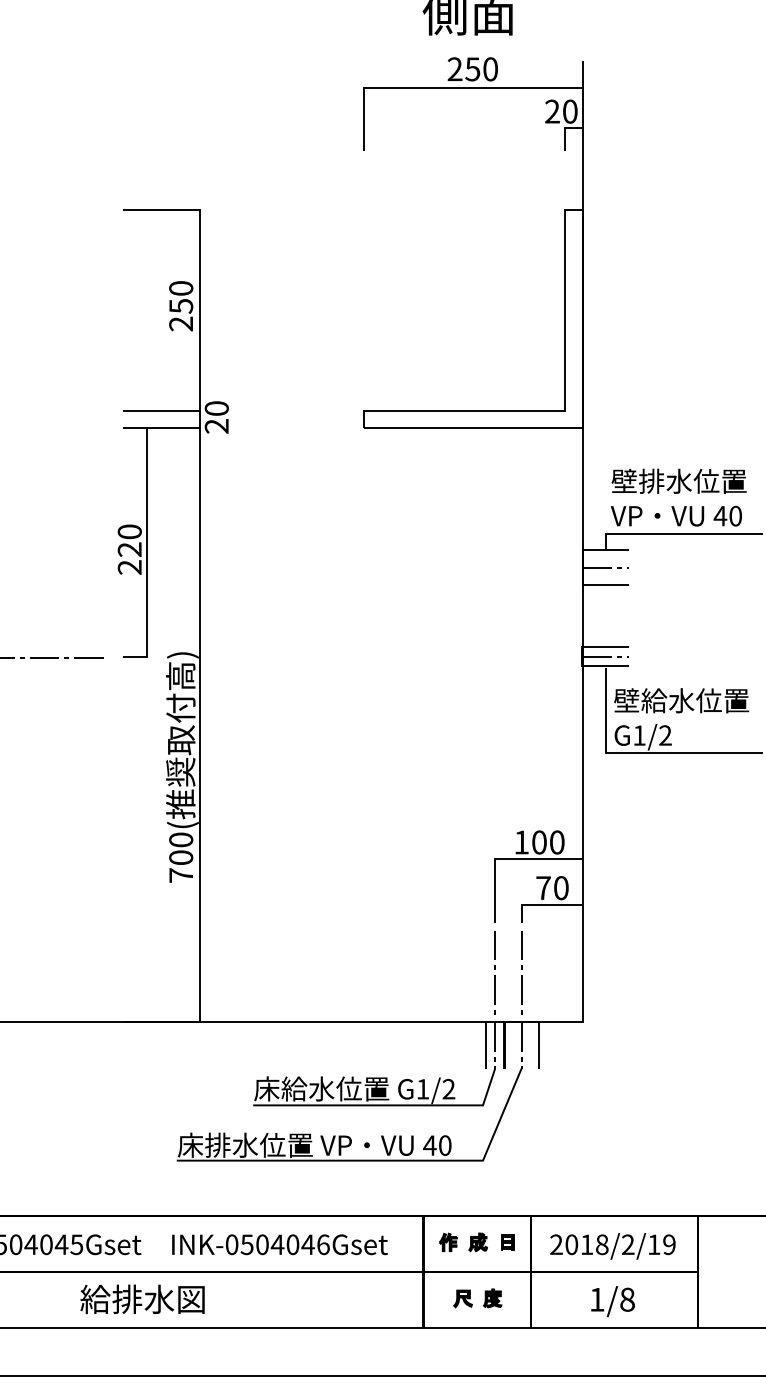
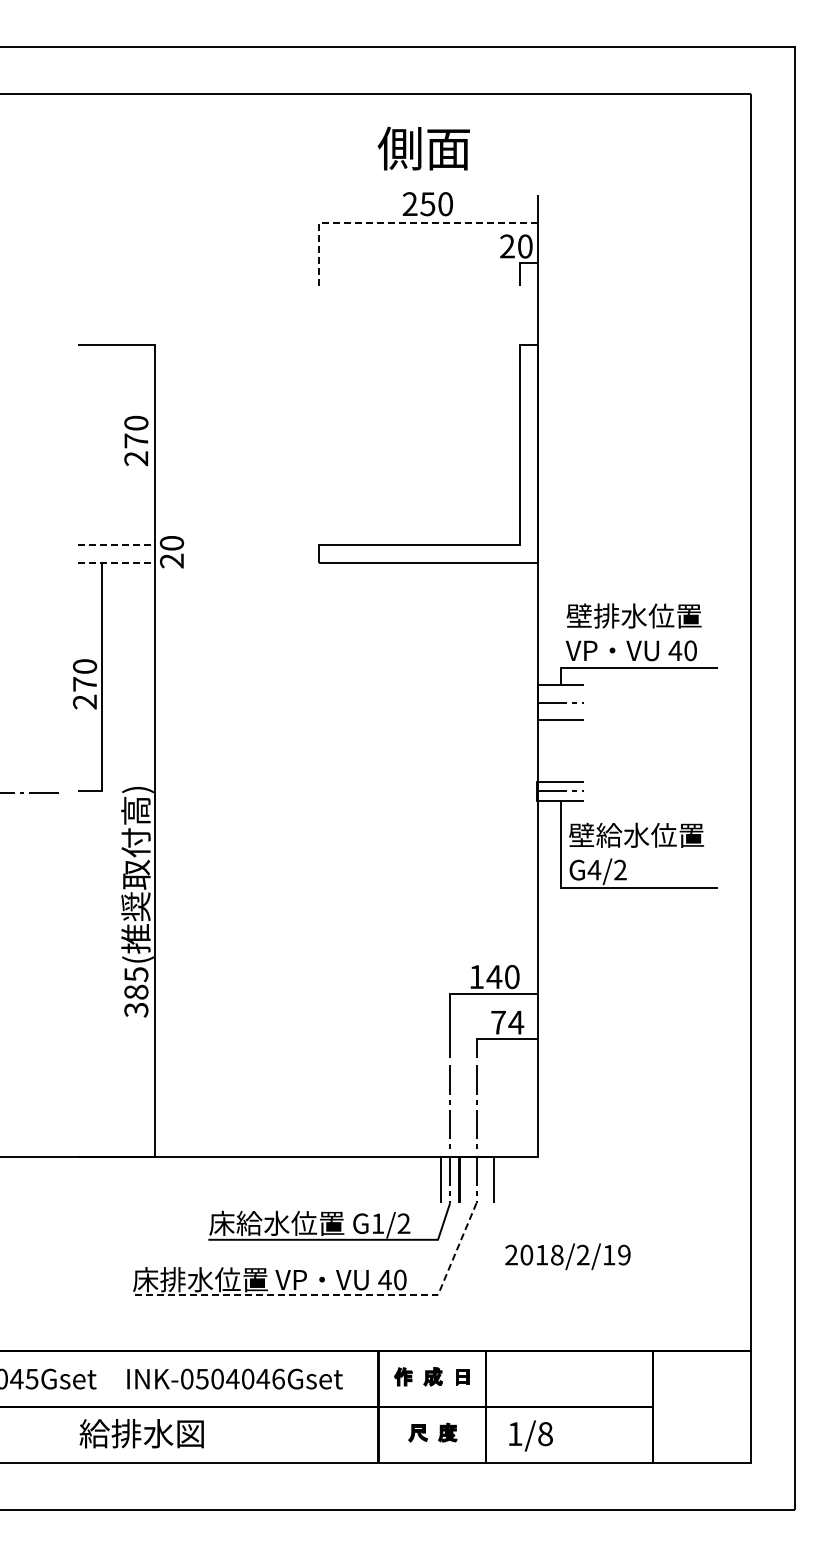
line: (441, 87) -> (396, 222), solid -> dashed
text: (181, 305) -> (136, 440), 250 -> 270
line: (161, 410) -> (116, 545), solid -> dashed
line: (161, 427) -> (116, 562), solid -> dashed
text: (129, 549) -> (84, 684), 220 -> 270
text: (639, 735) -> (594, 870), G1/2 -> G4/2
text: (539, 842) -> (494, 977), 100 -> 140
text: (181, 857) -> (136, 992), 700( -> 385(
text: (561, 887) -> (516, 1022), 70 -> 74
line: (380, 1161) -> (335, 1295), solid -> dashed
text: (612, 1246) -> (567, 1256), moved
text: (142, 1299) -> (141, 1433), moved
text: (612, 1301) -> (530, 1435), moved

